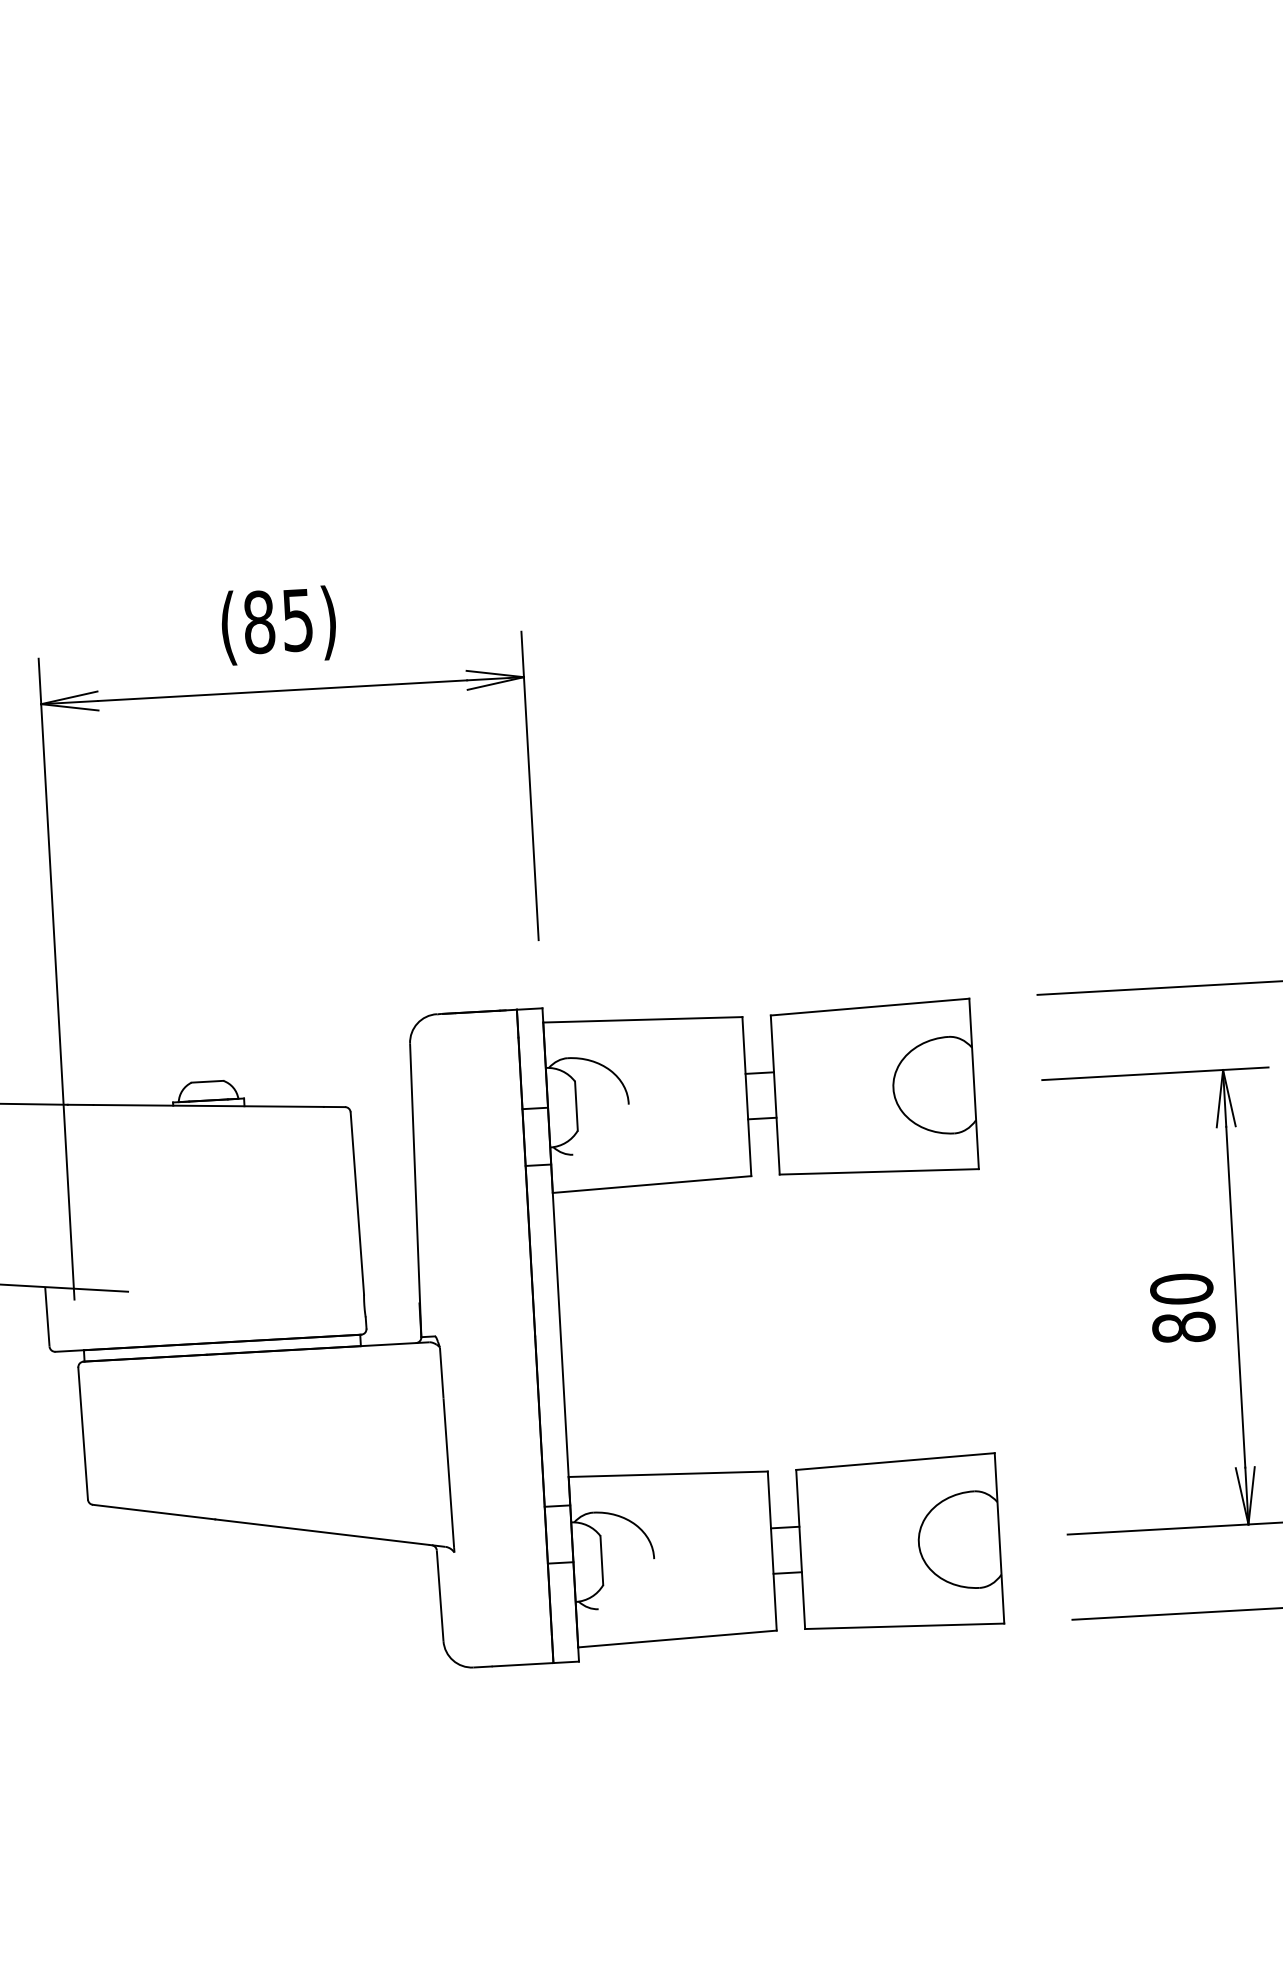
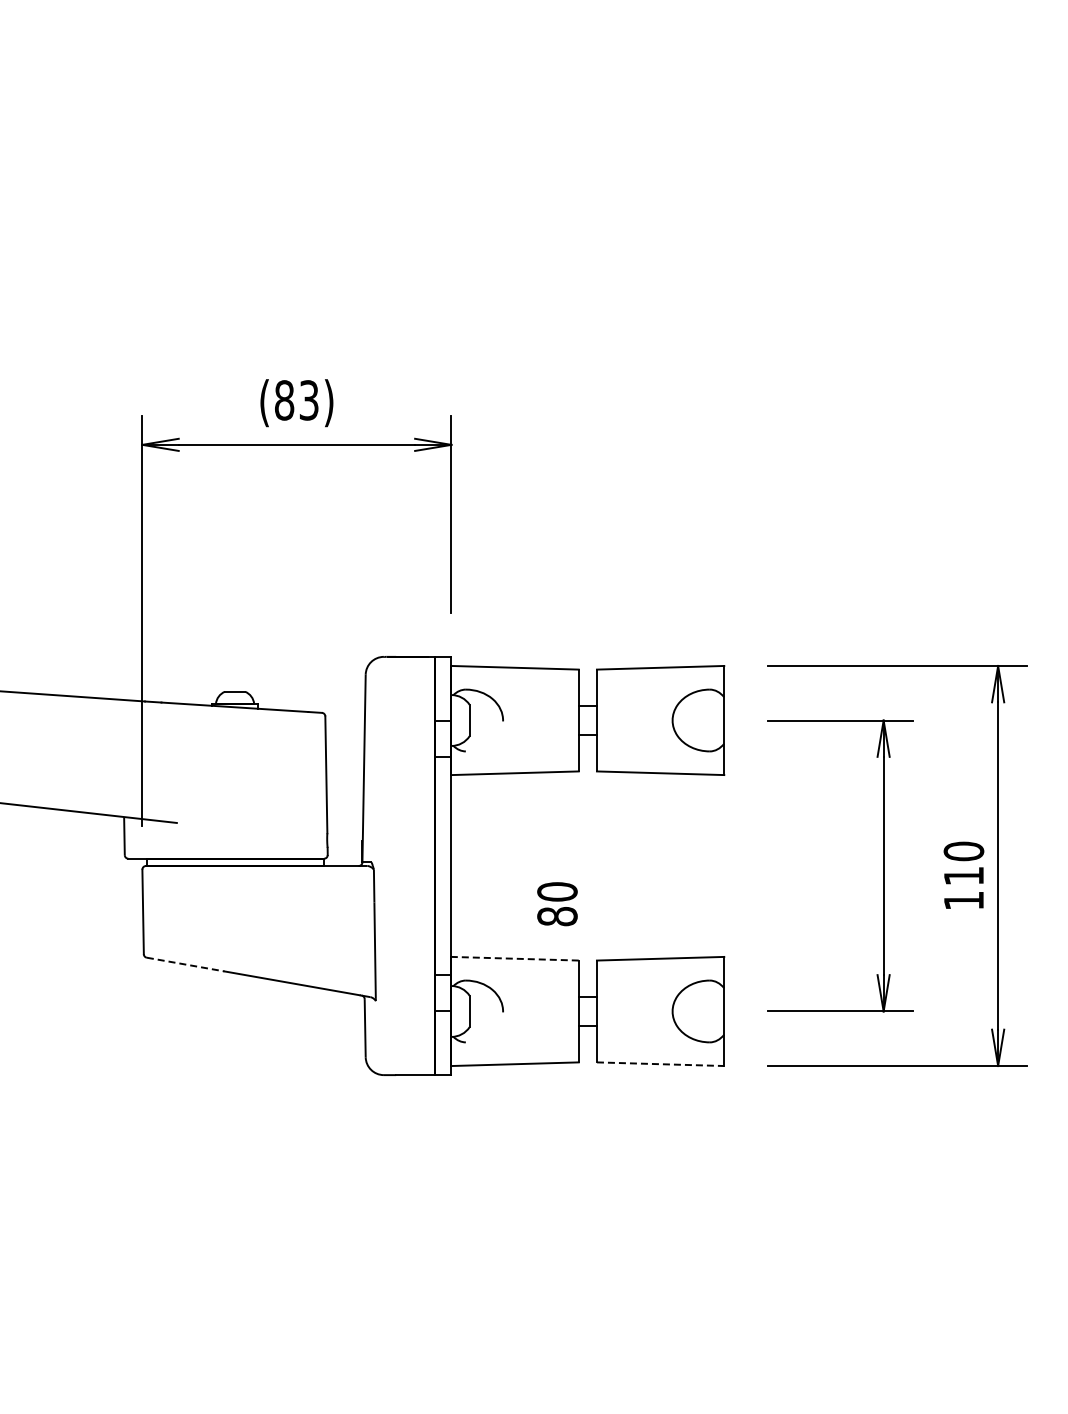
text: (298, 618) -> (309, 399), (85) -> (83)
text: (1182, 1308) -> (557, 904), moved
line: (668, 1473) -> (515, 958), solid -> dashed
line: (155, 1511) -> (186, 964), solid -> dashed
line: (904, 1626) -> (660, 1064), solid -> dashed

